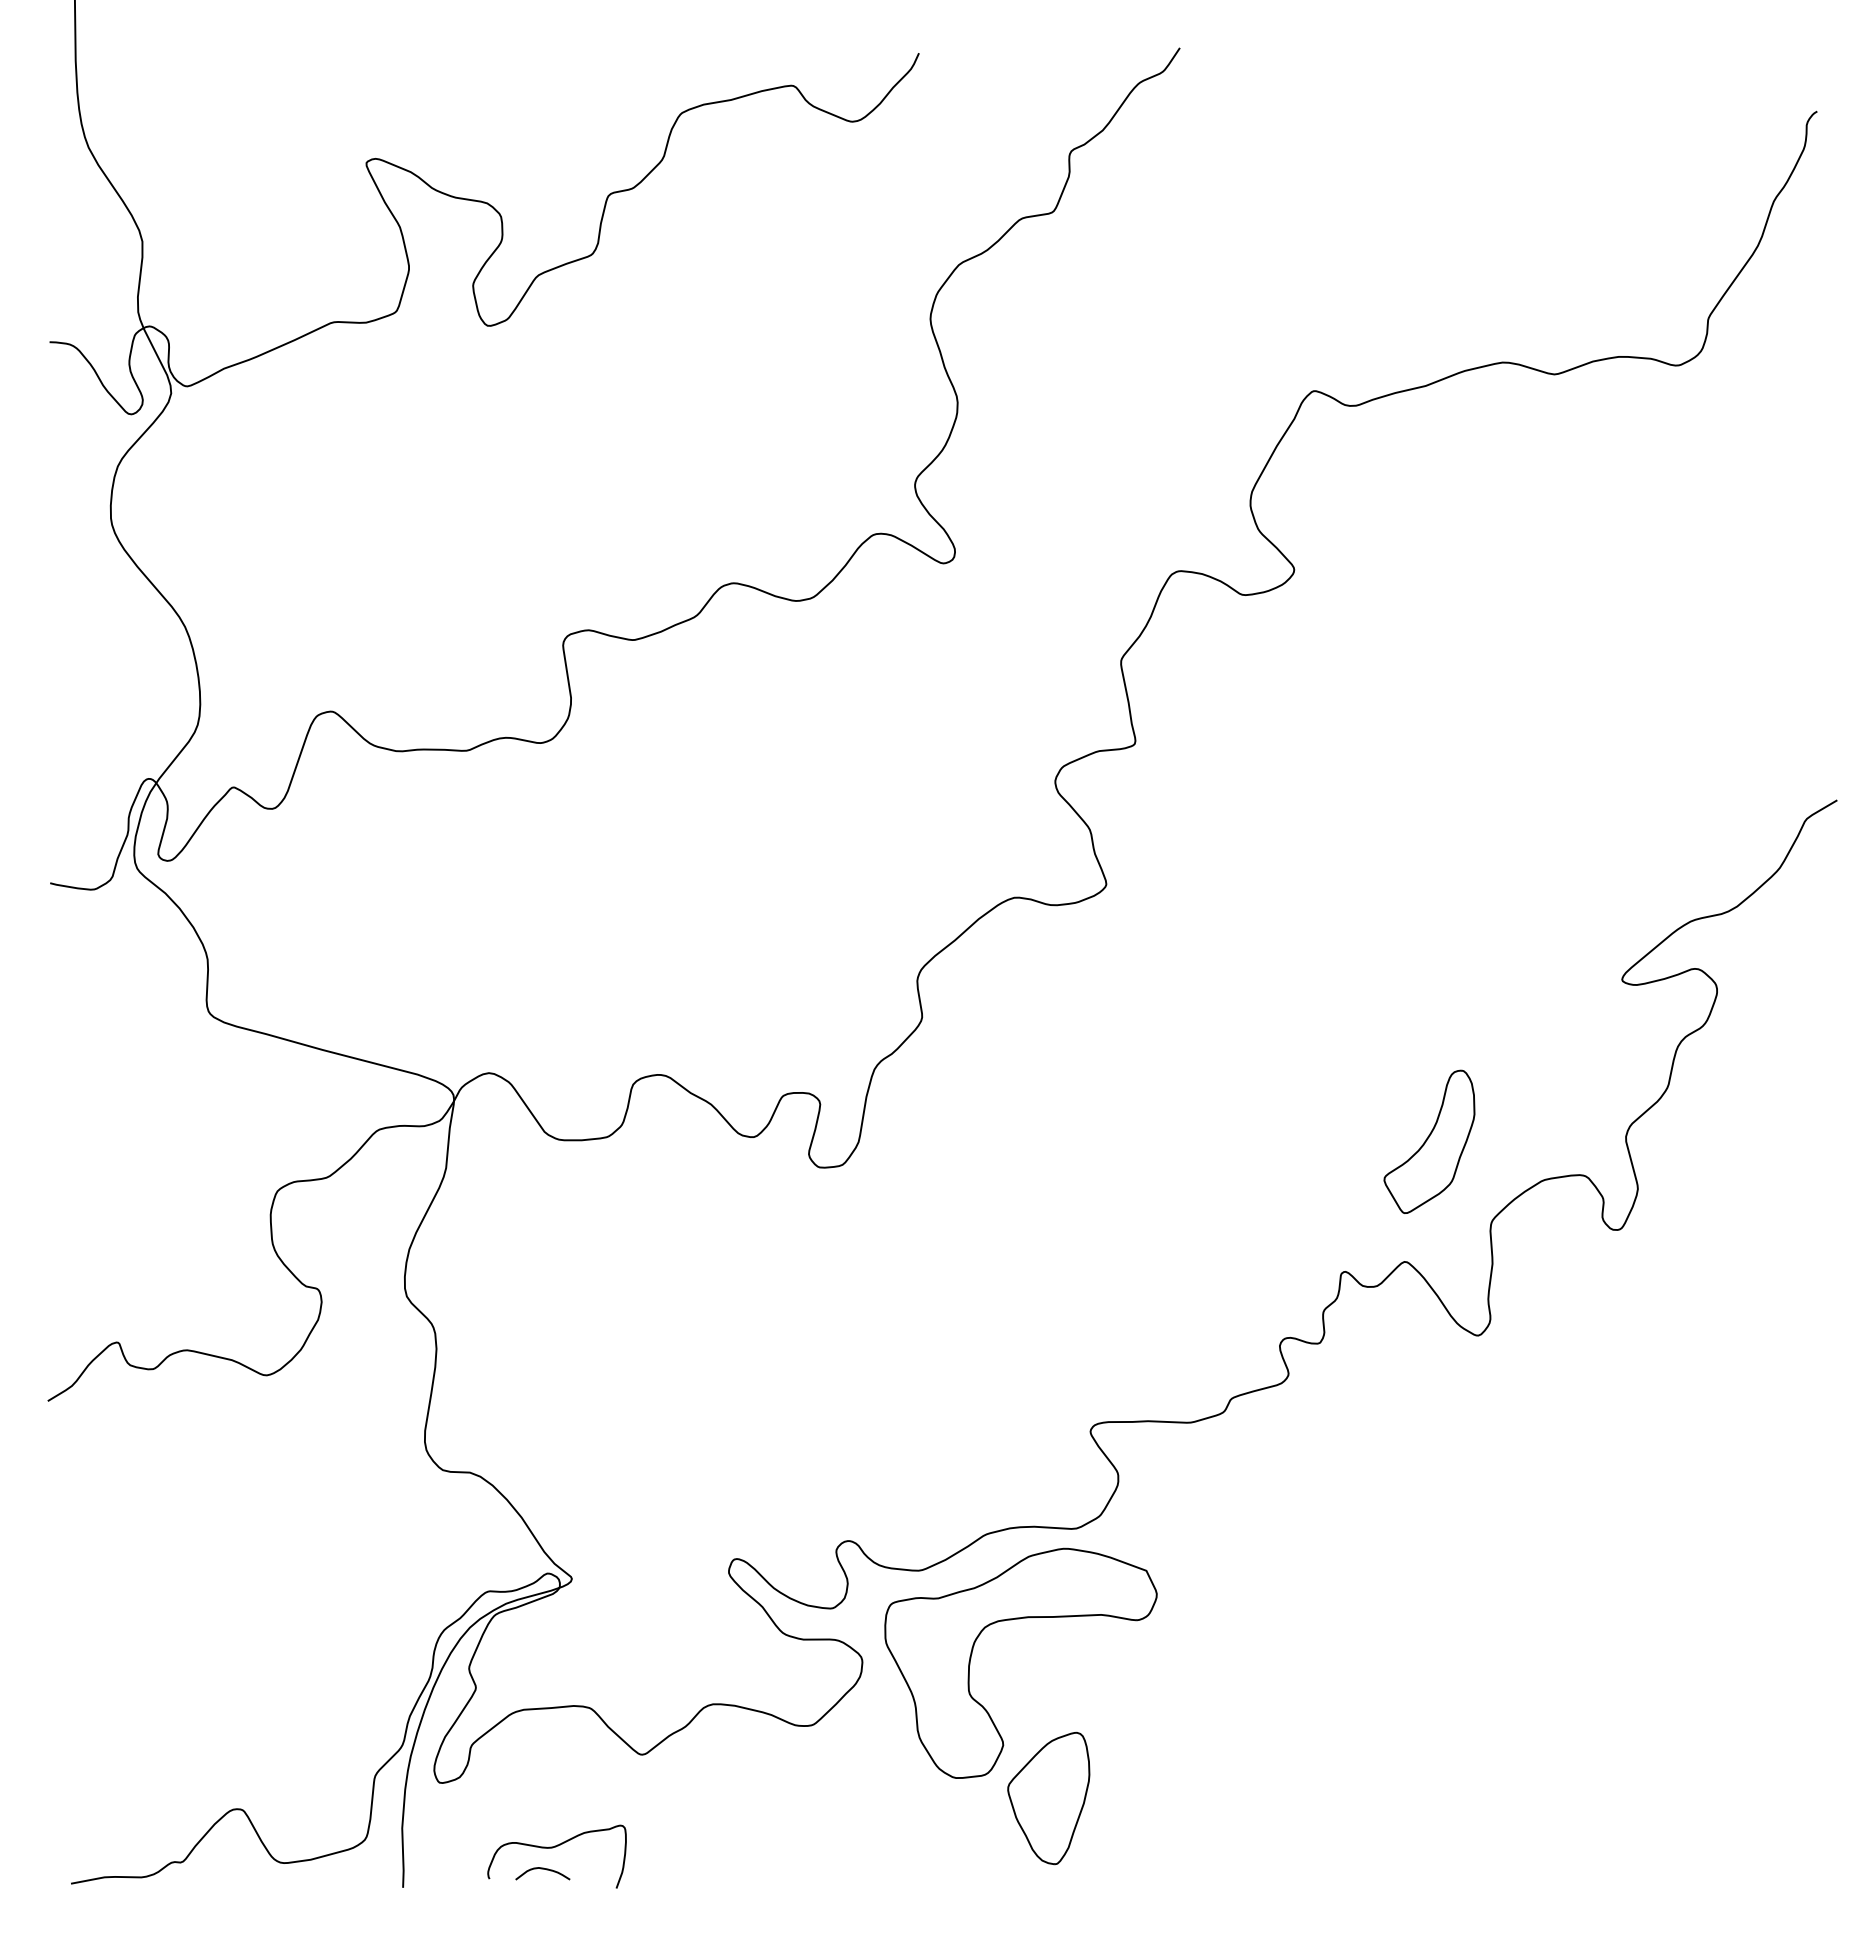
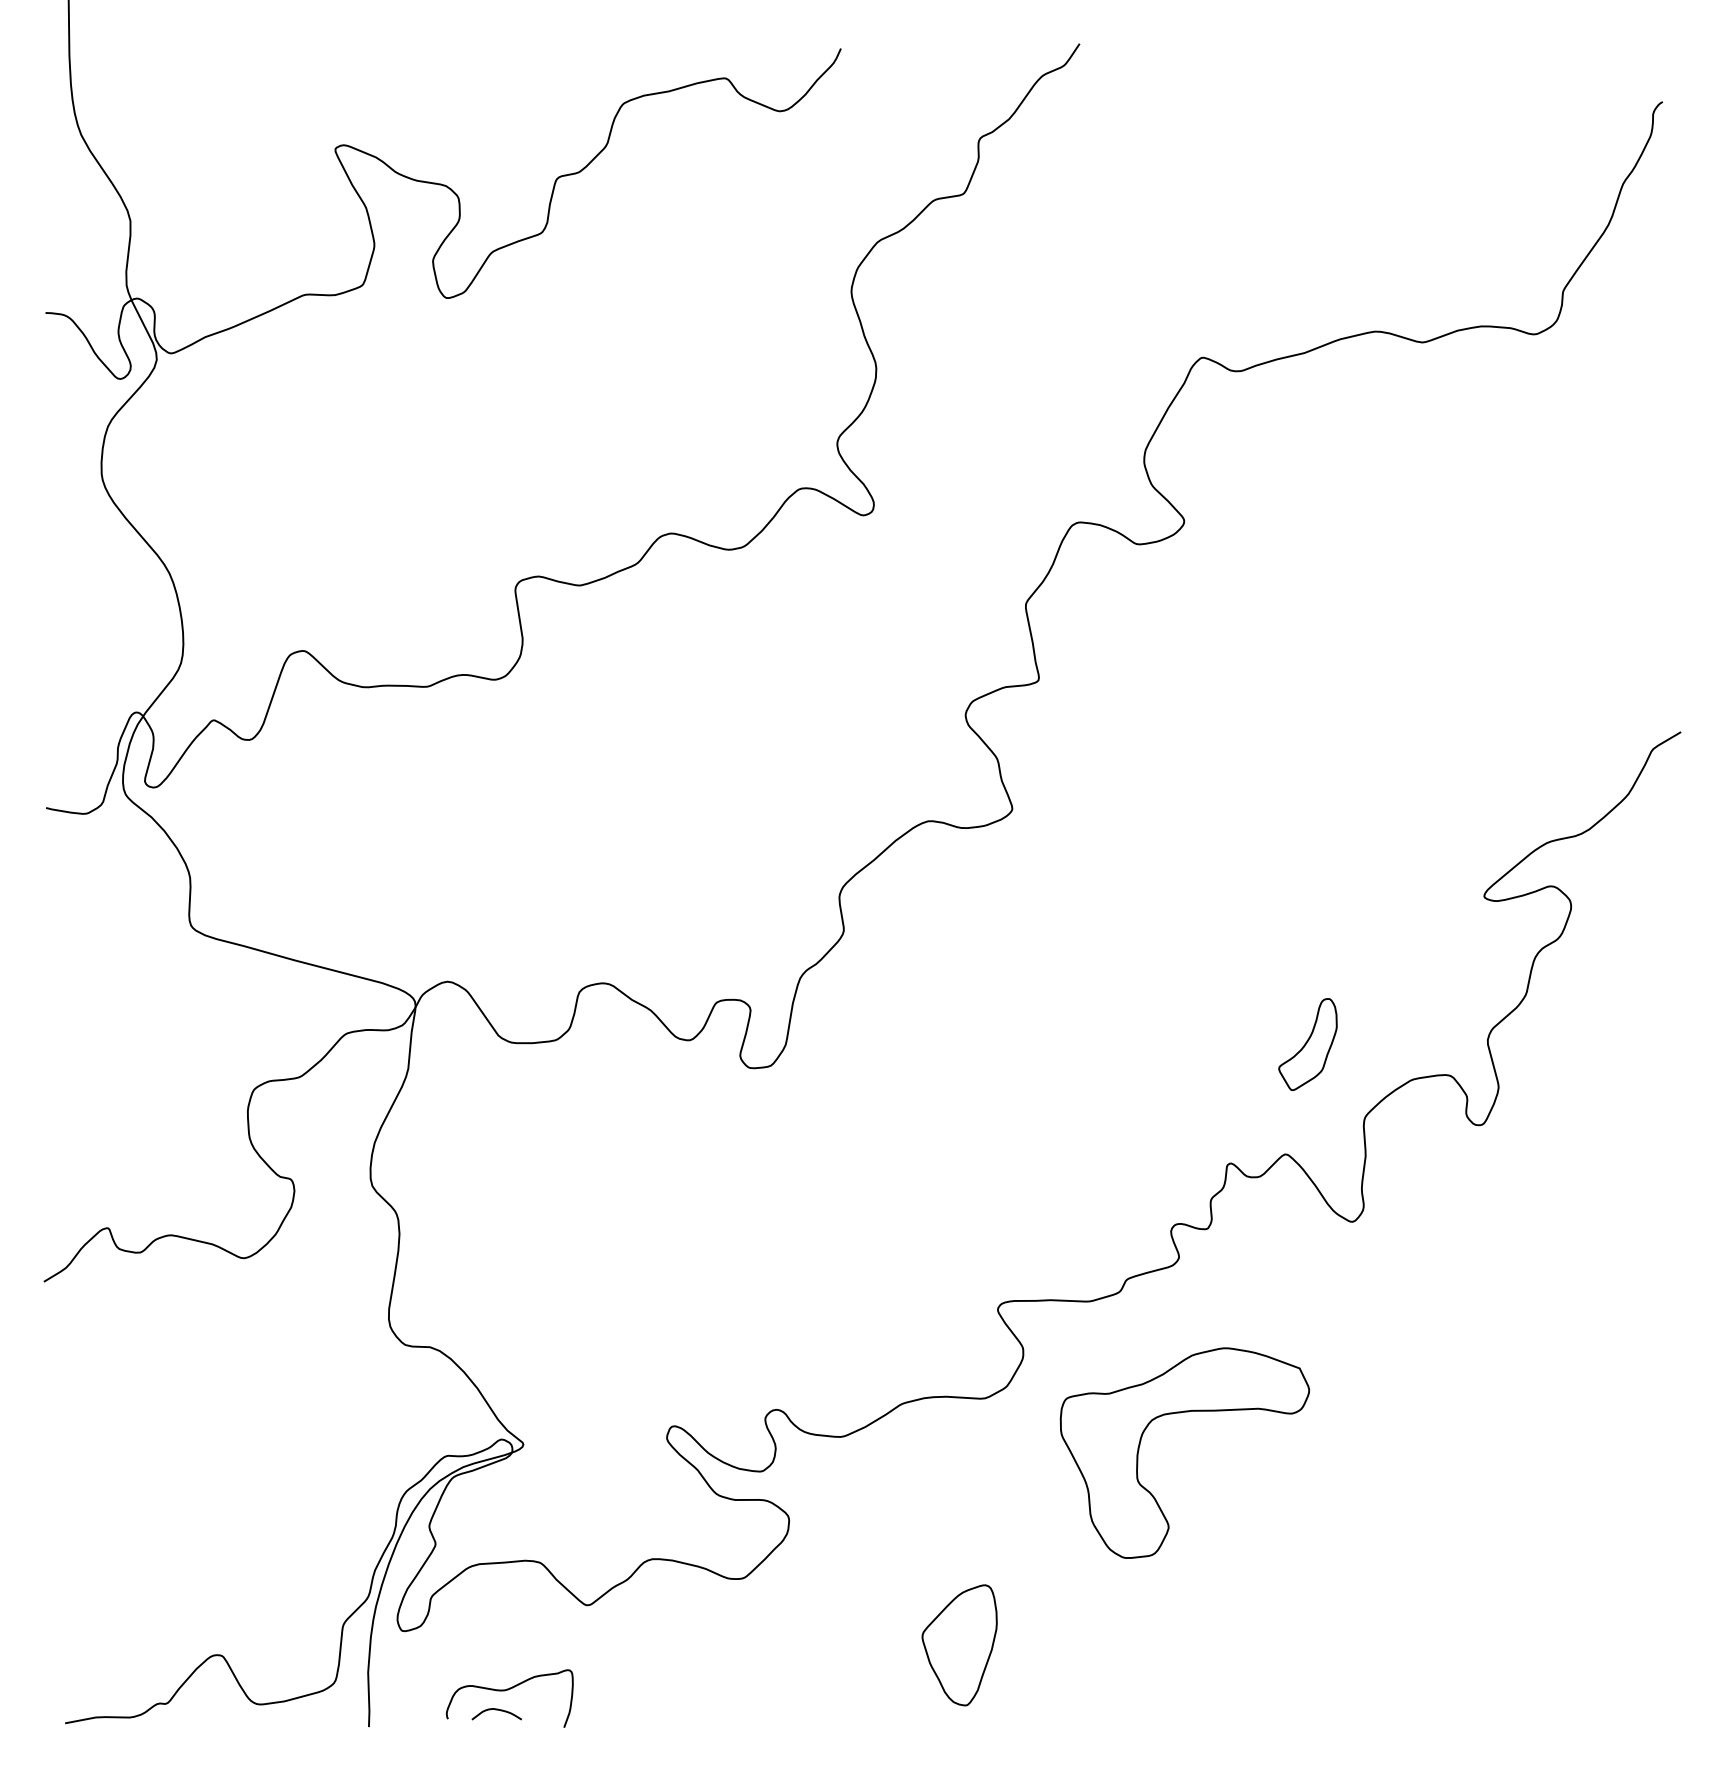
part: (1429, 1141) -> (1308, 1044), size x0.7
part: (1011, 1620) -> (1176, 1413), moved

